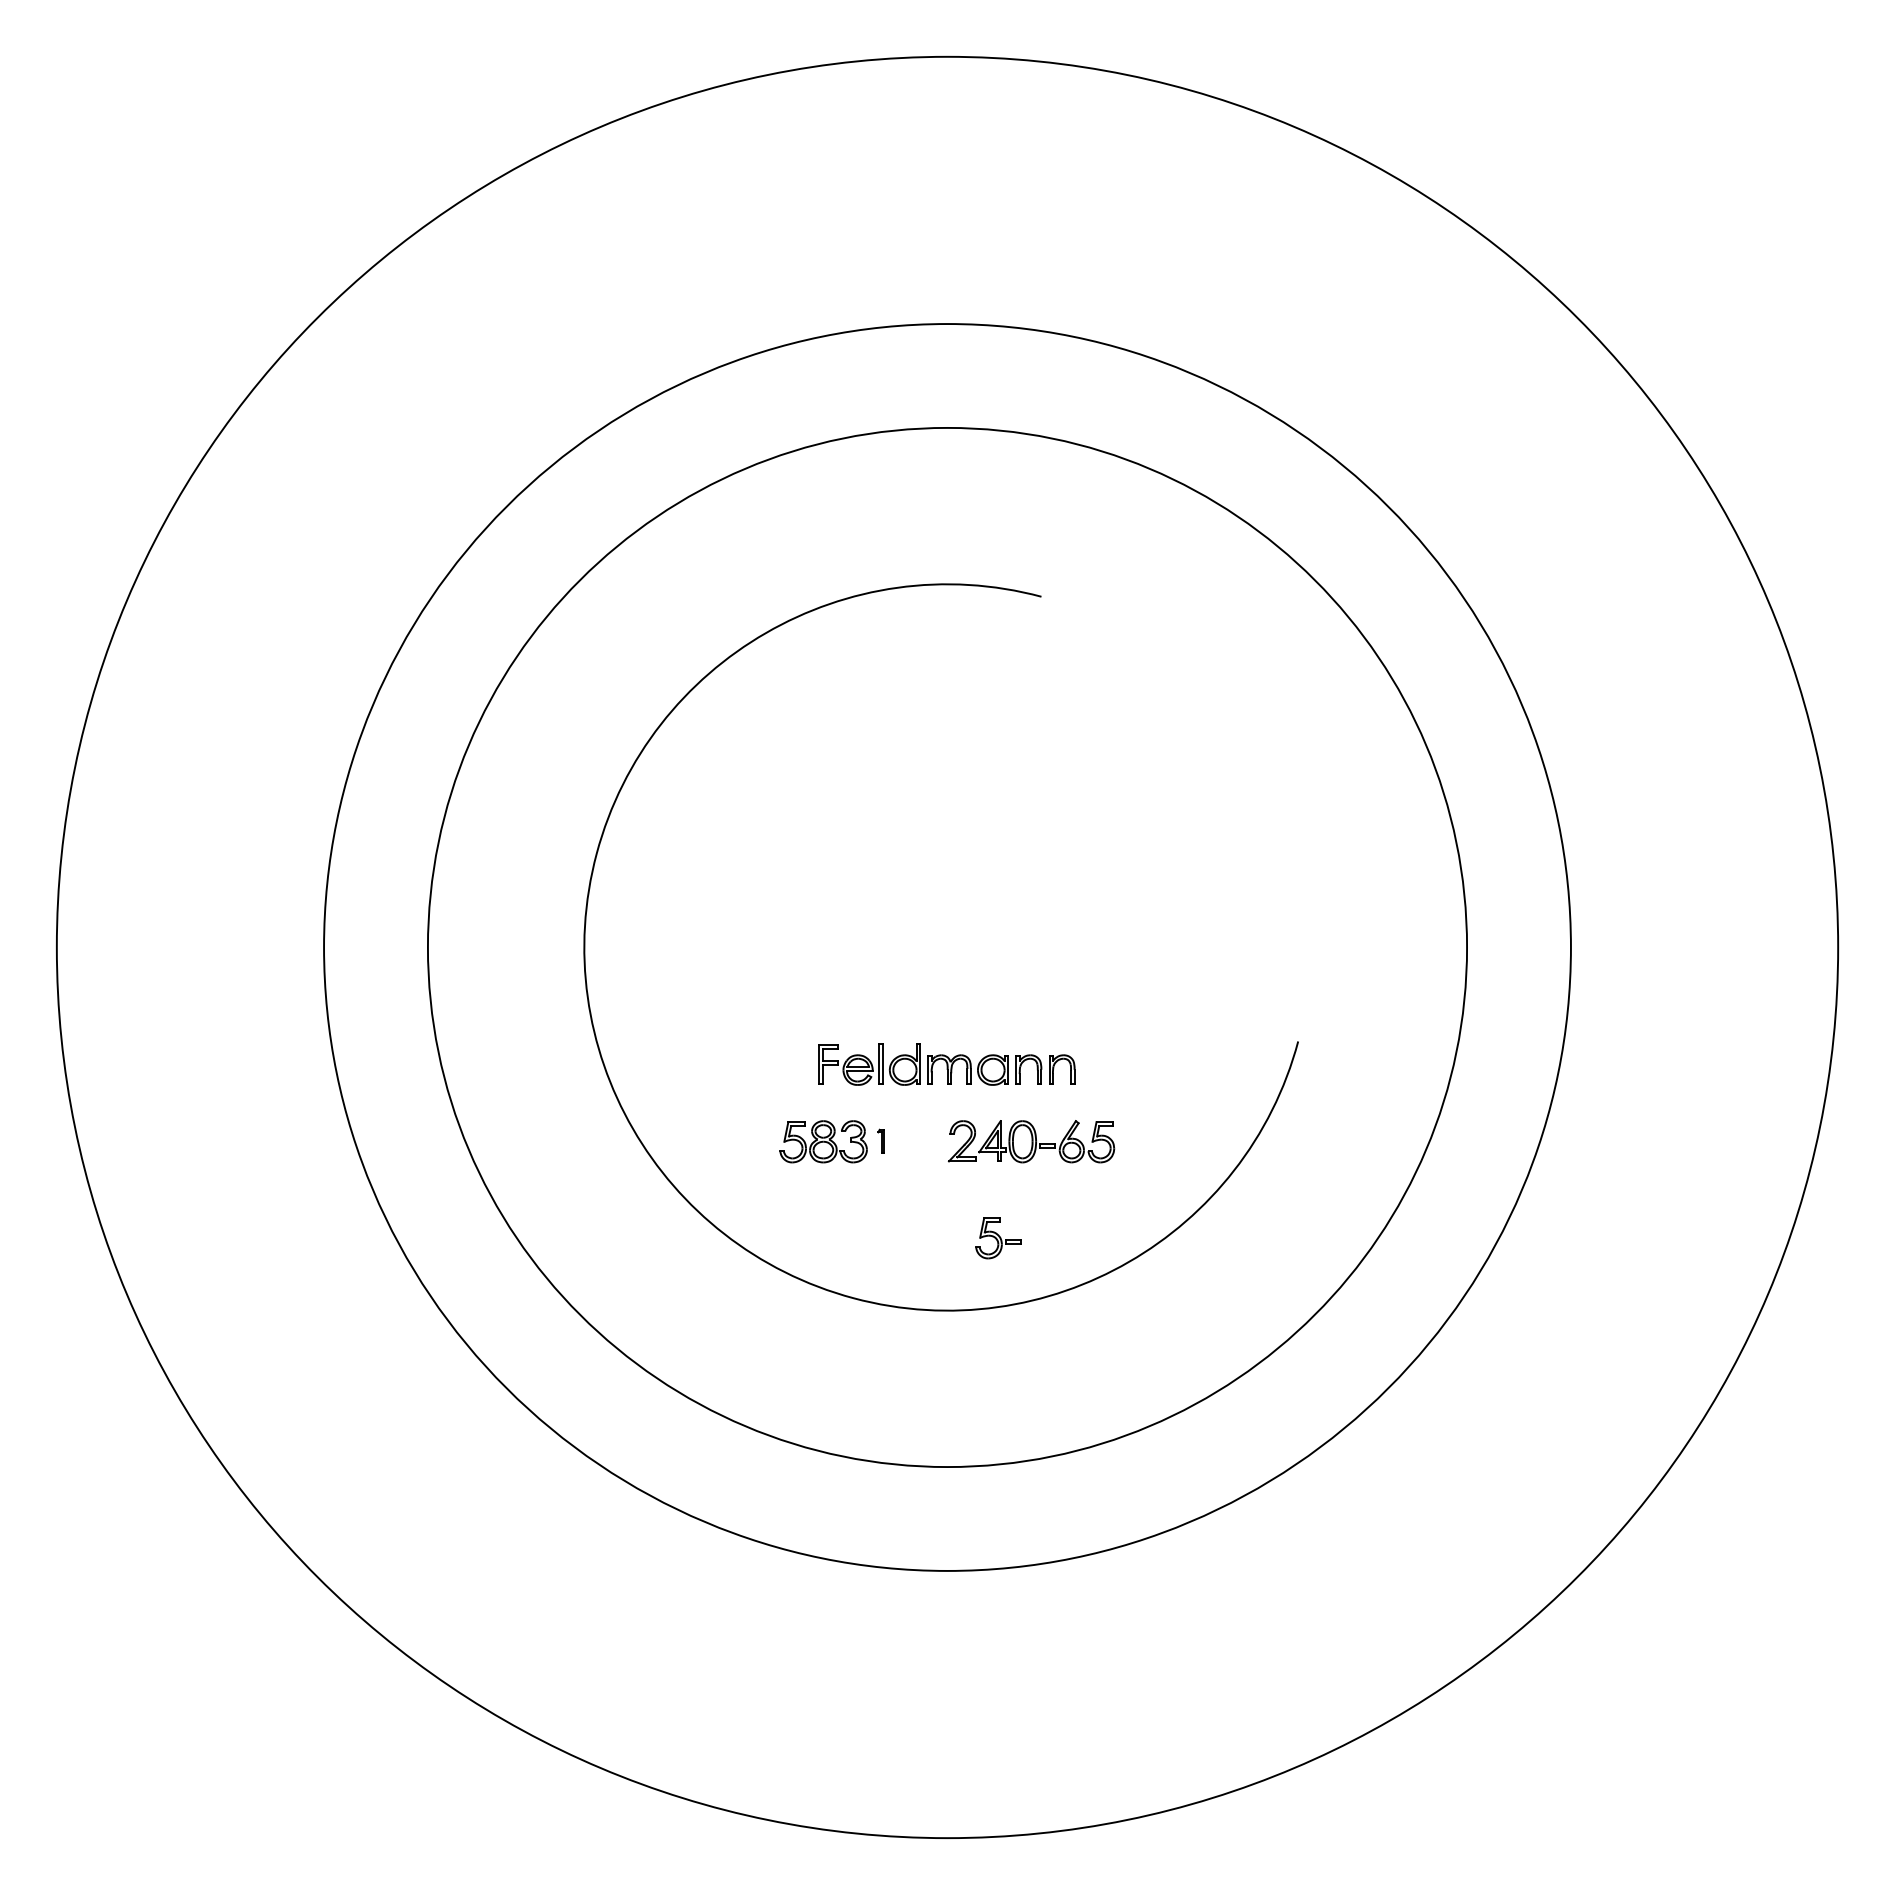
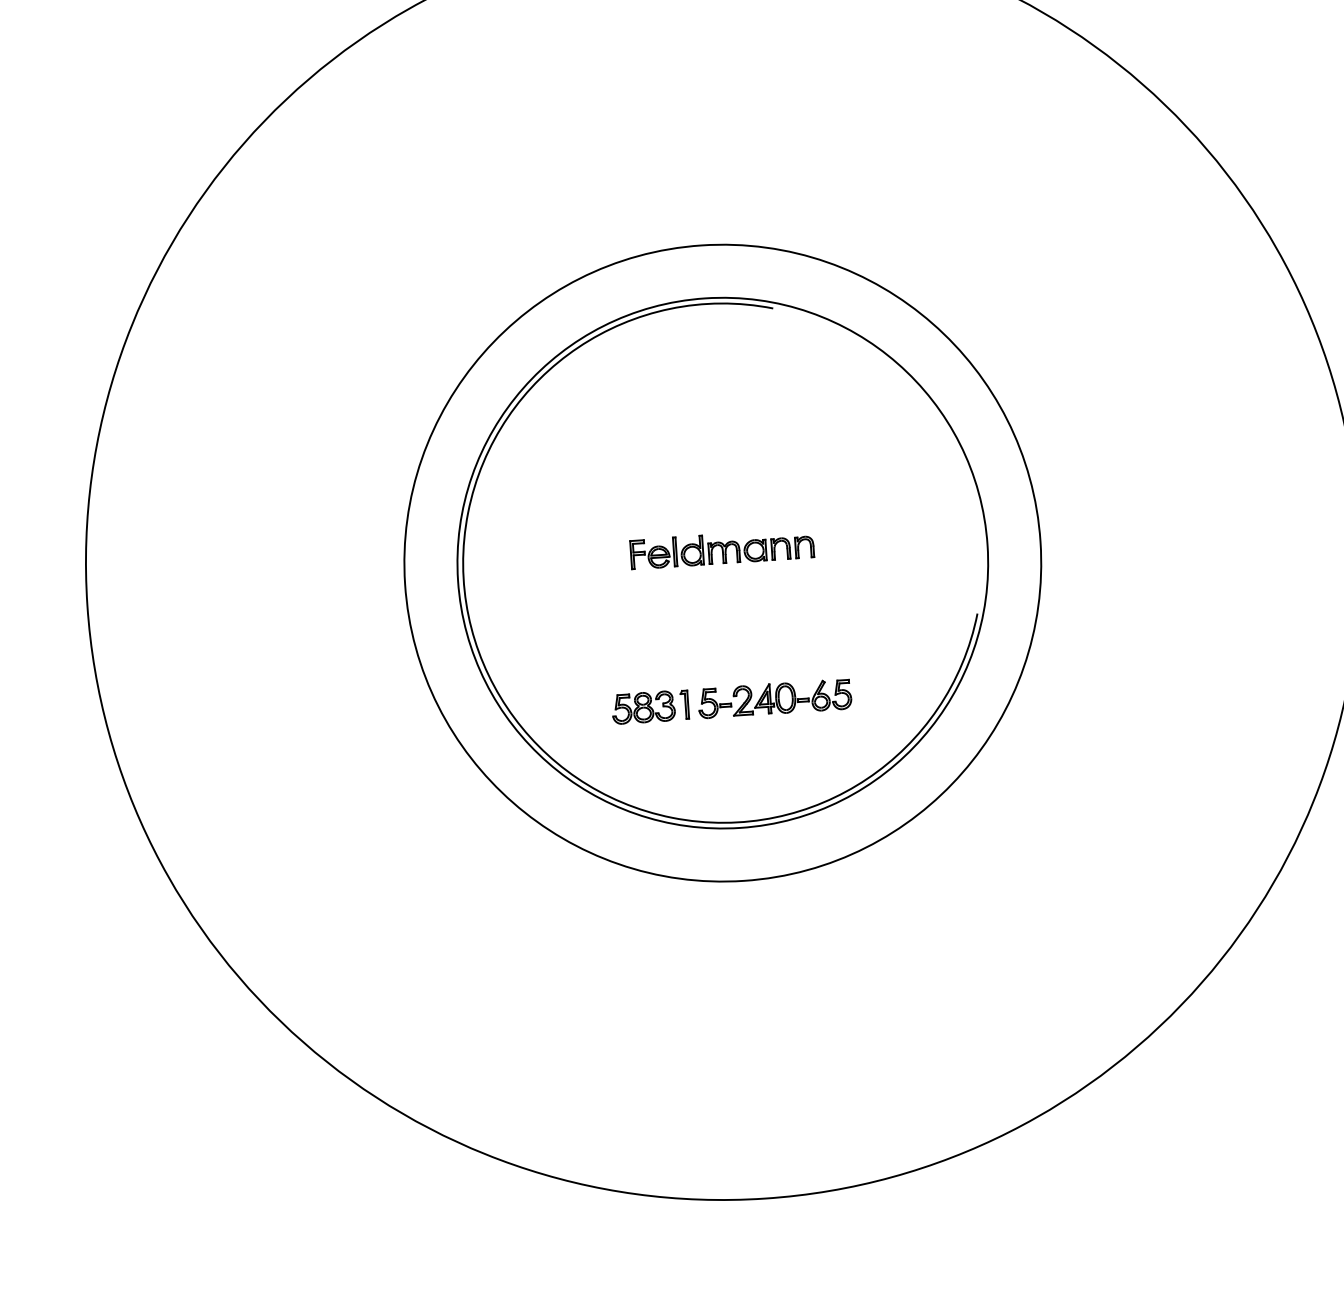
circle: (947, 947) -> (722, 563), size x0.71
circle: (947, 947) -> (722, 563), size x0.71
part: (946, 1064) -> (721, 548), moved
part: (880, 1141) -> (684, 704), size x1.67
part: (998, 1238) -> (714, 703), moved

